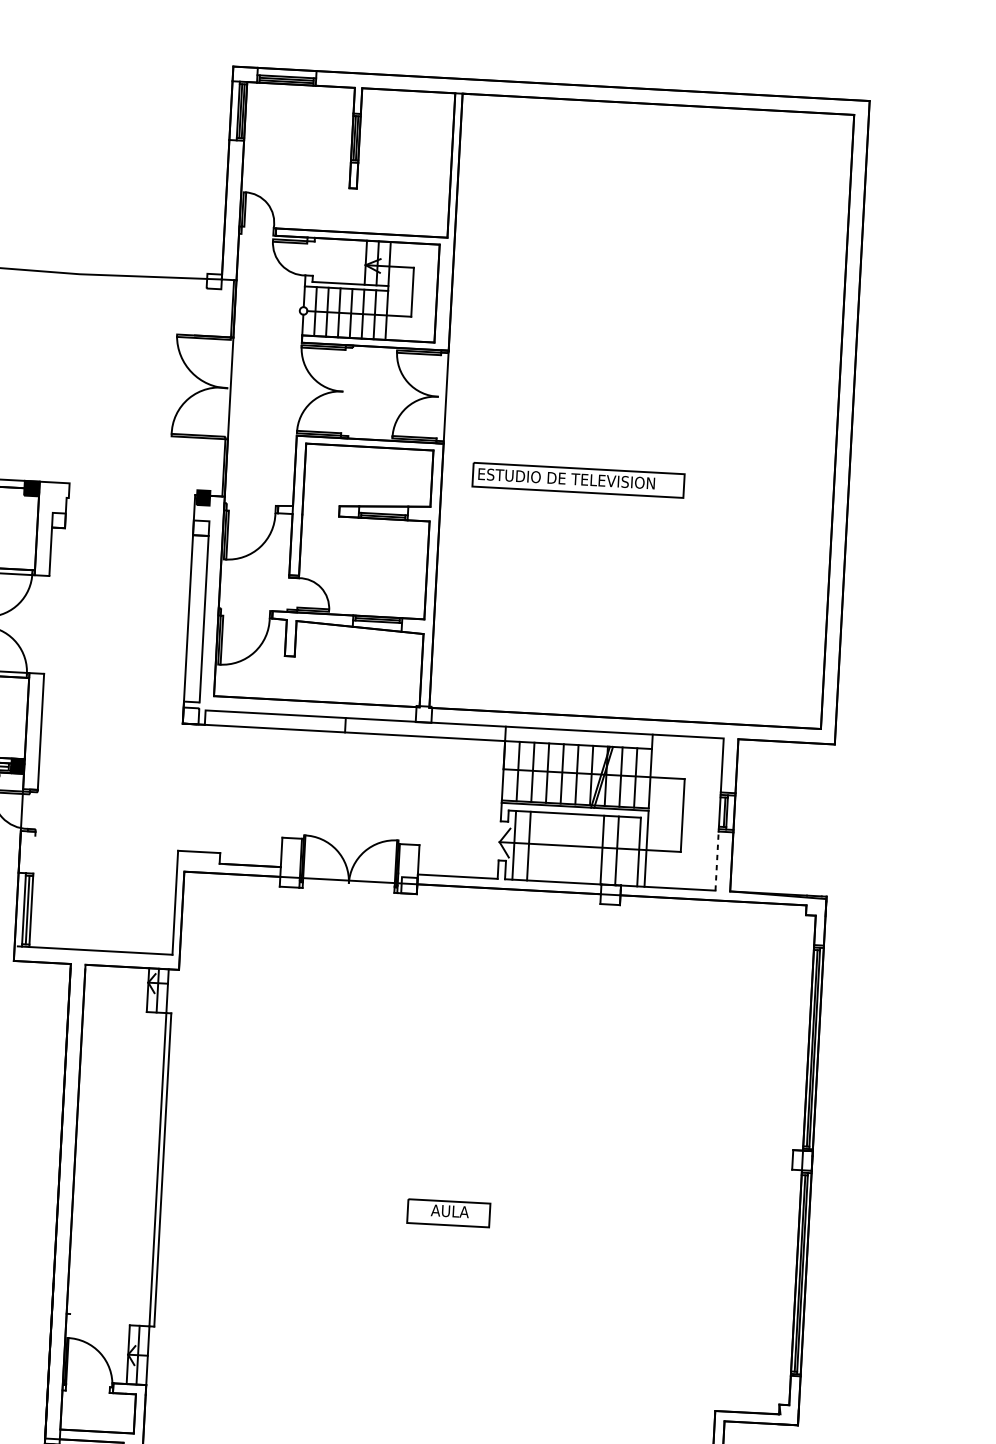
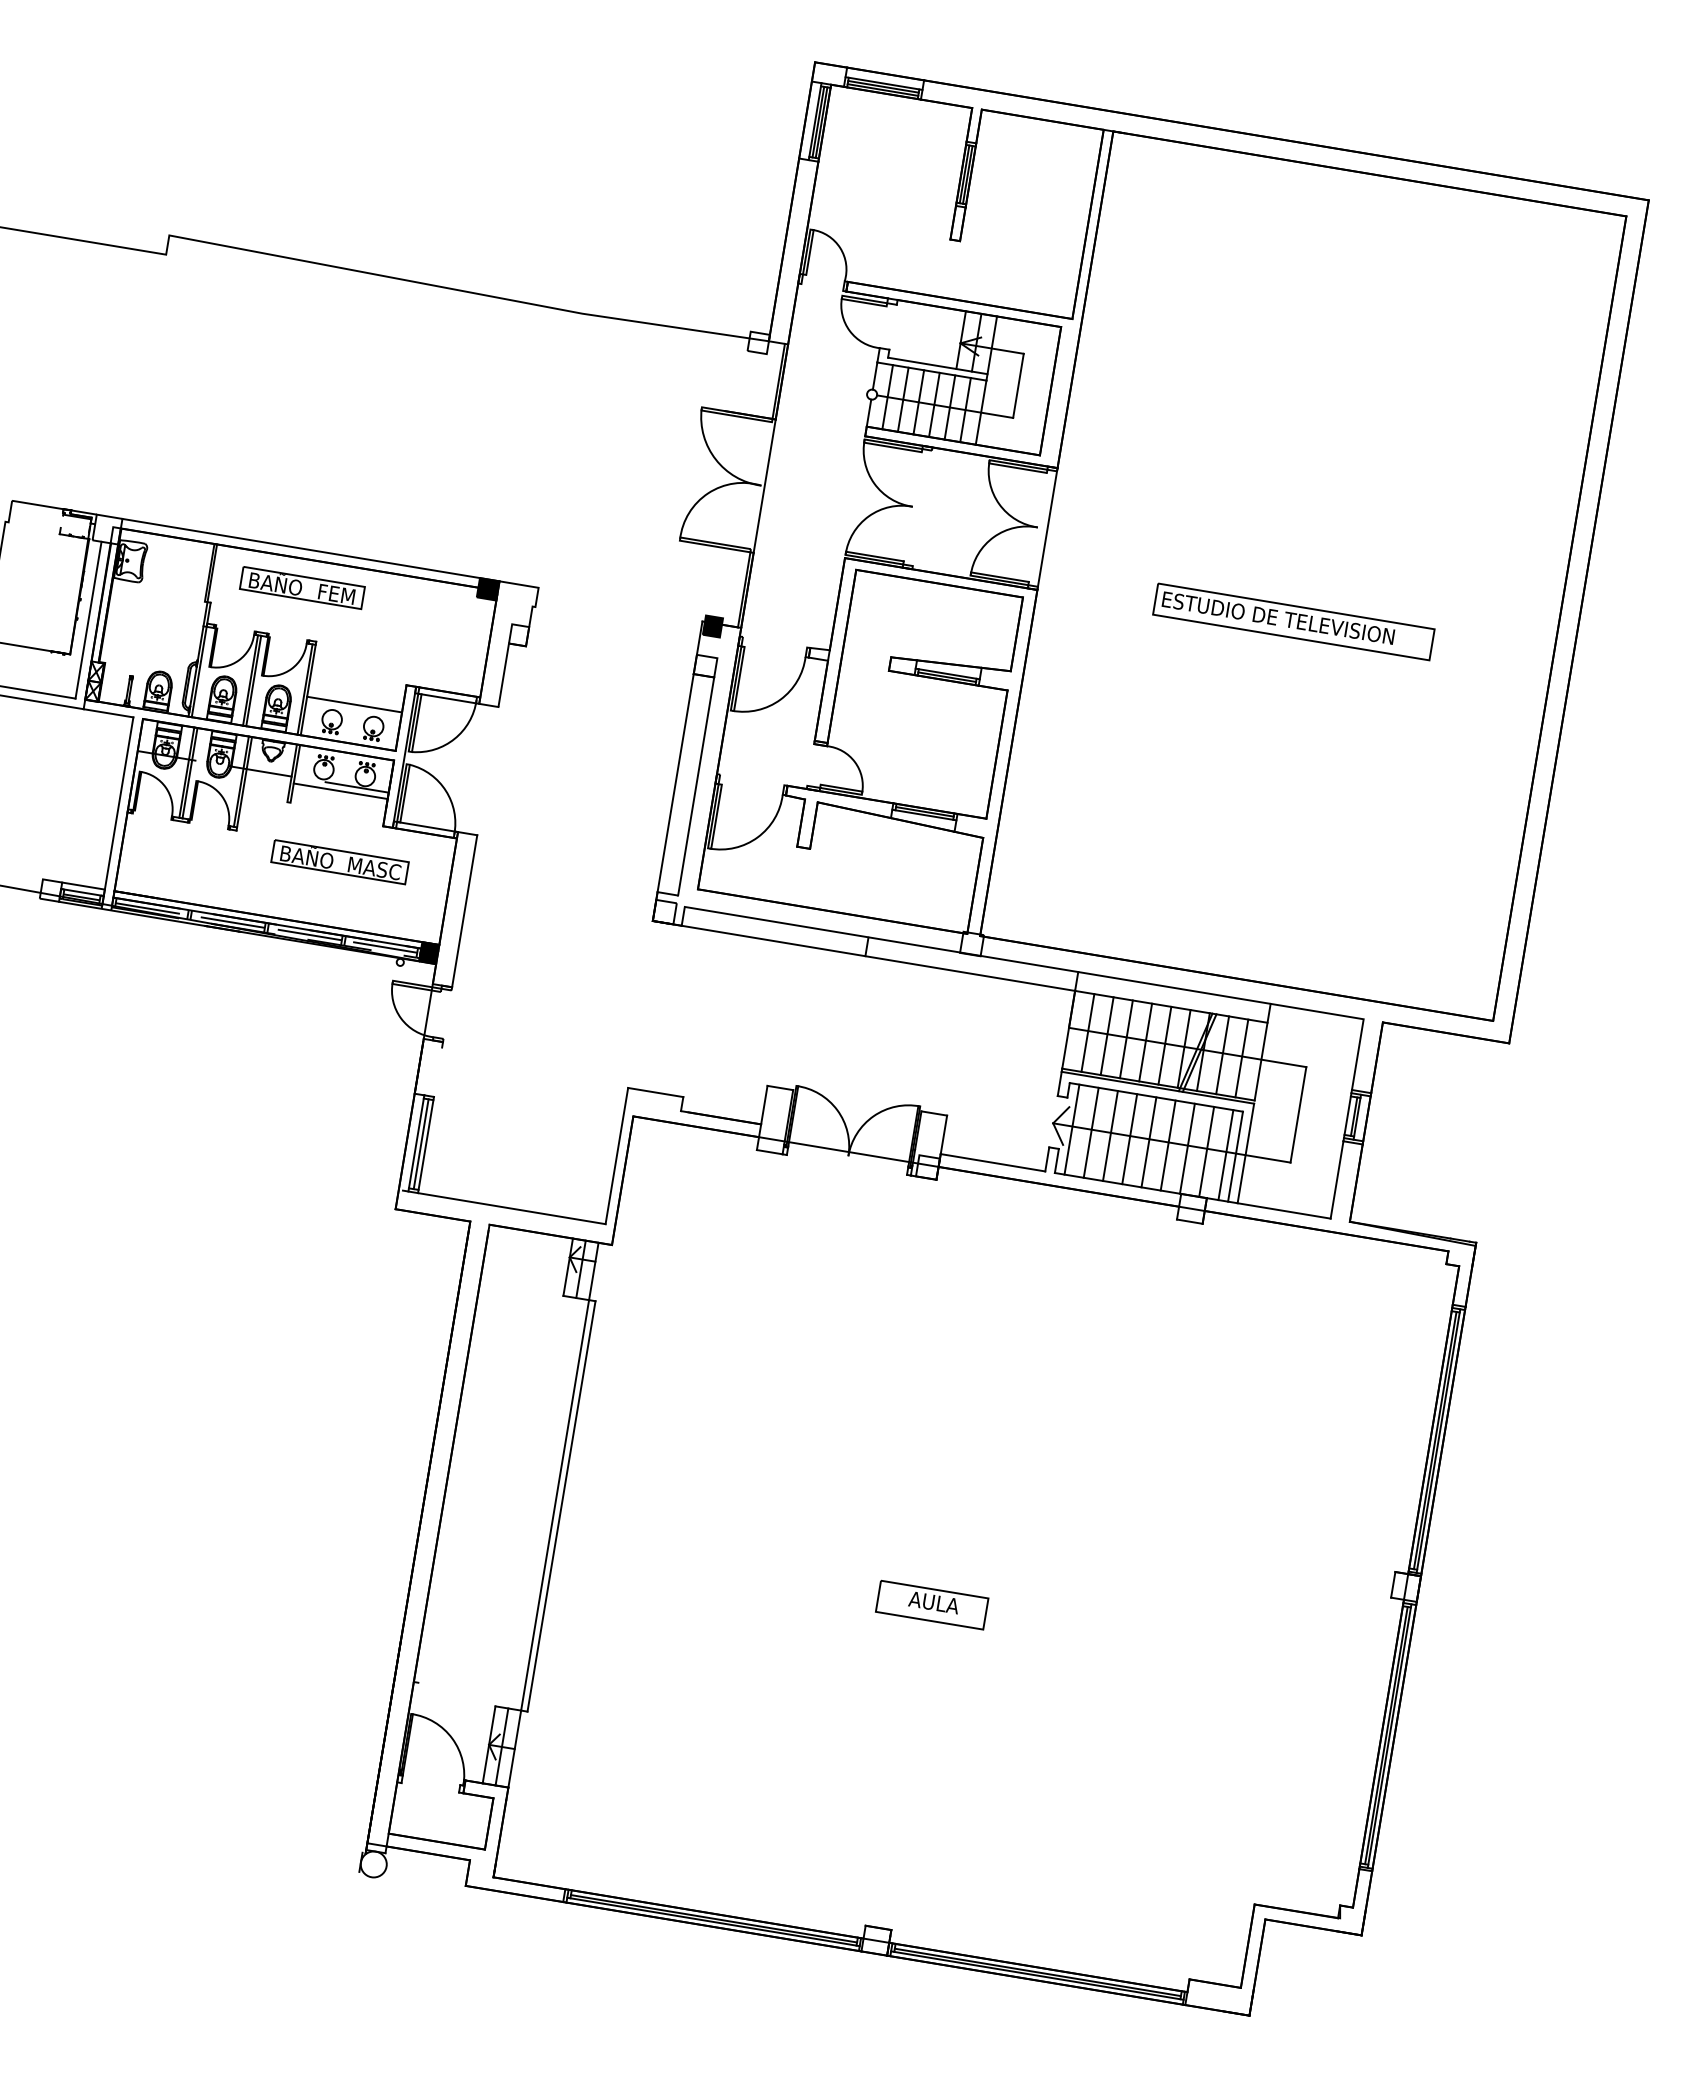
part: (578, 480) -> (1293, 621), moved
line: (543, 847) -> (1110, 1136), added
line: (558, 847) -> (1129, 1139), added
line: (572, 848) -> (1148, 1142), added
line: (587, 849) -> (1167, 1145), added
line: (631, 852) -> (1225, 1155), added
line: (717, 860) -> (1337, 1179), dashed -> solid

